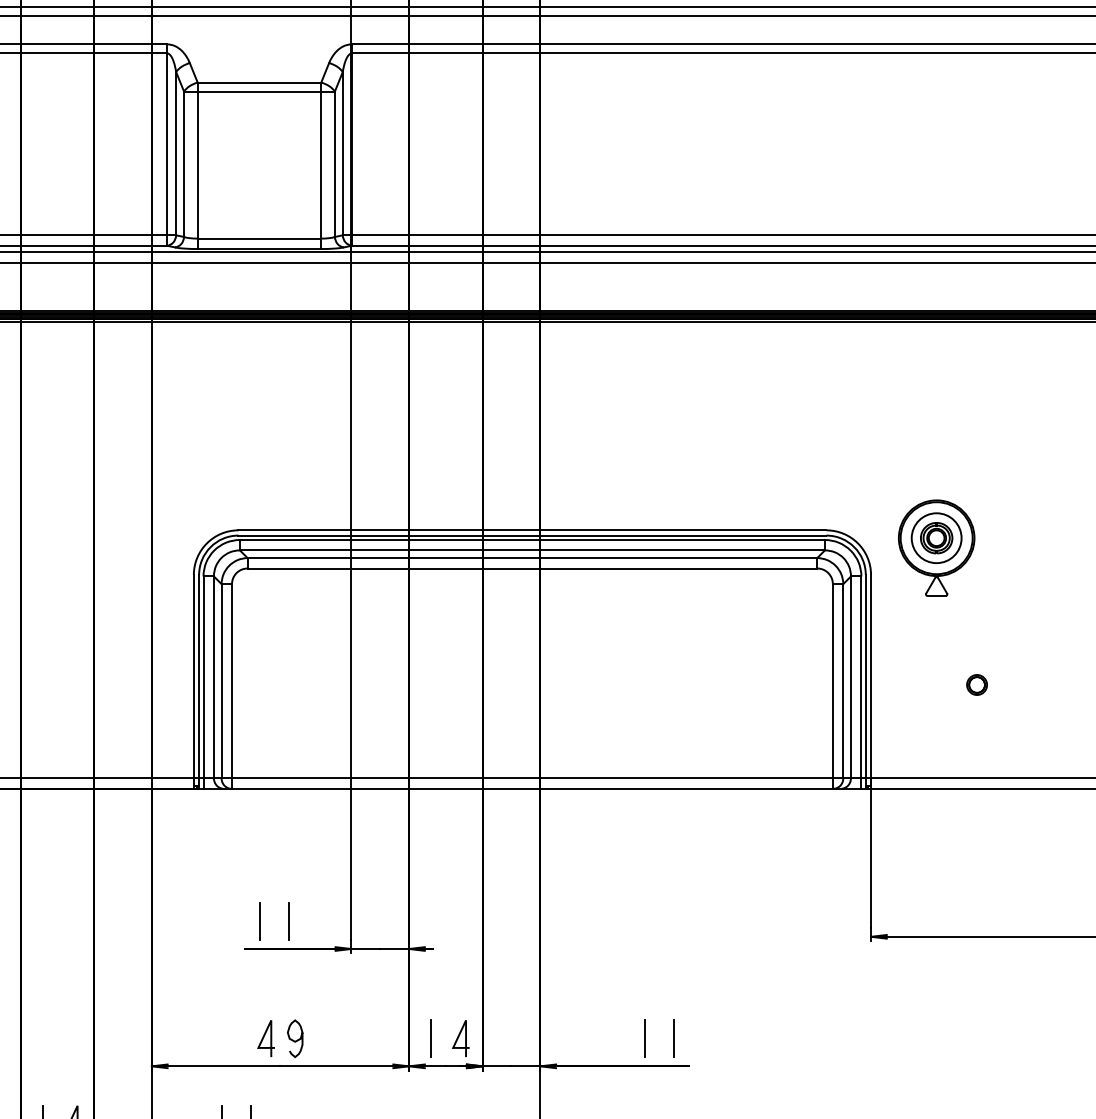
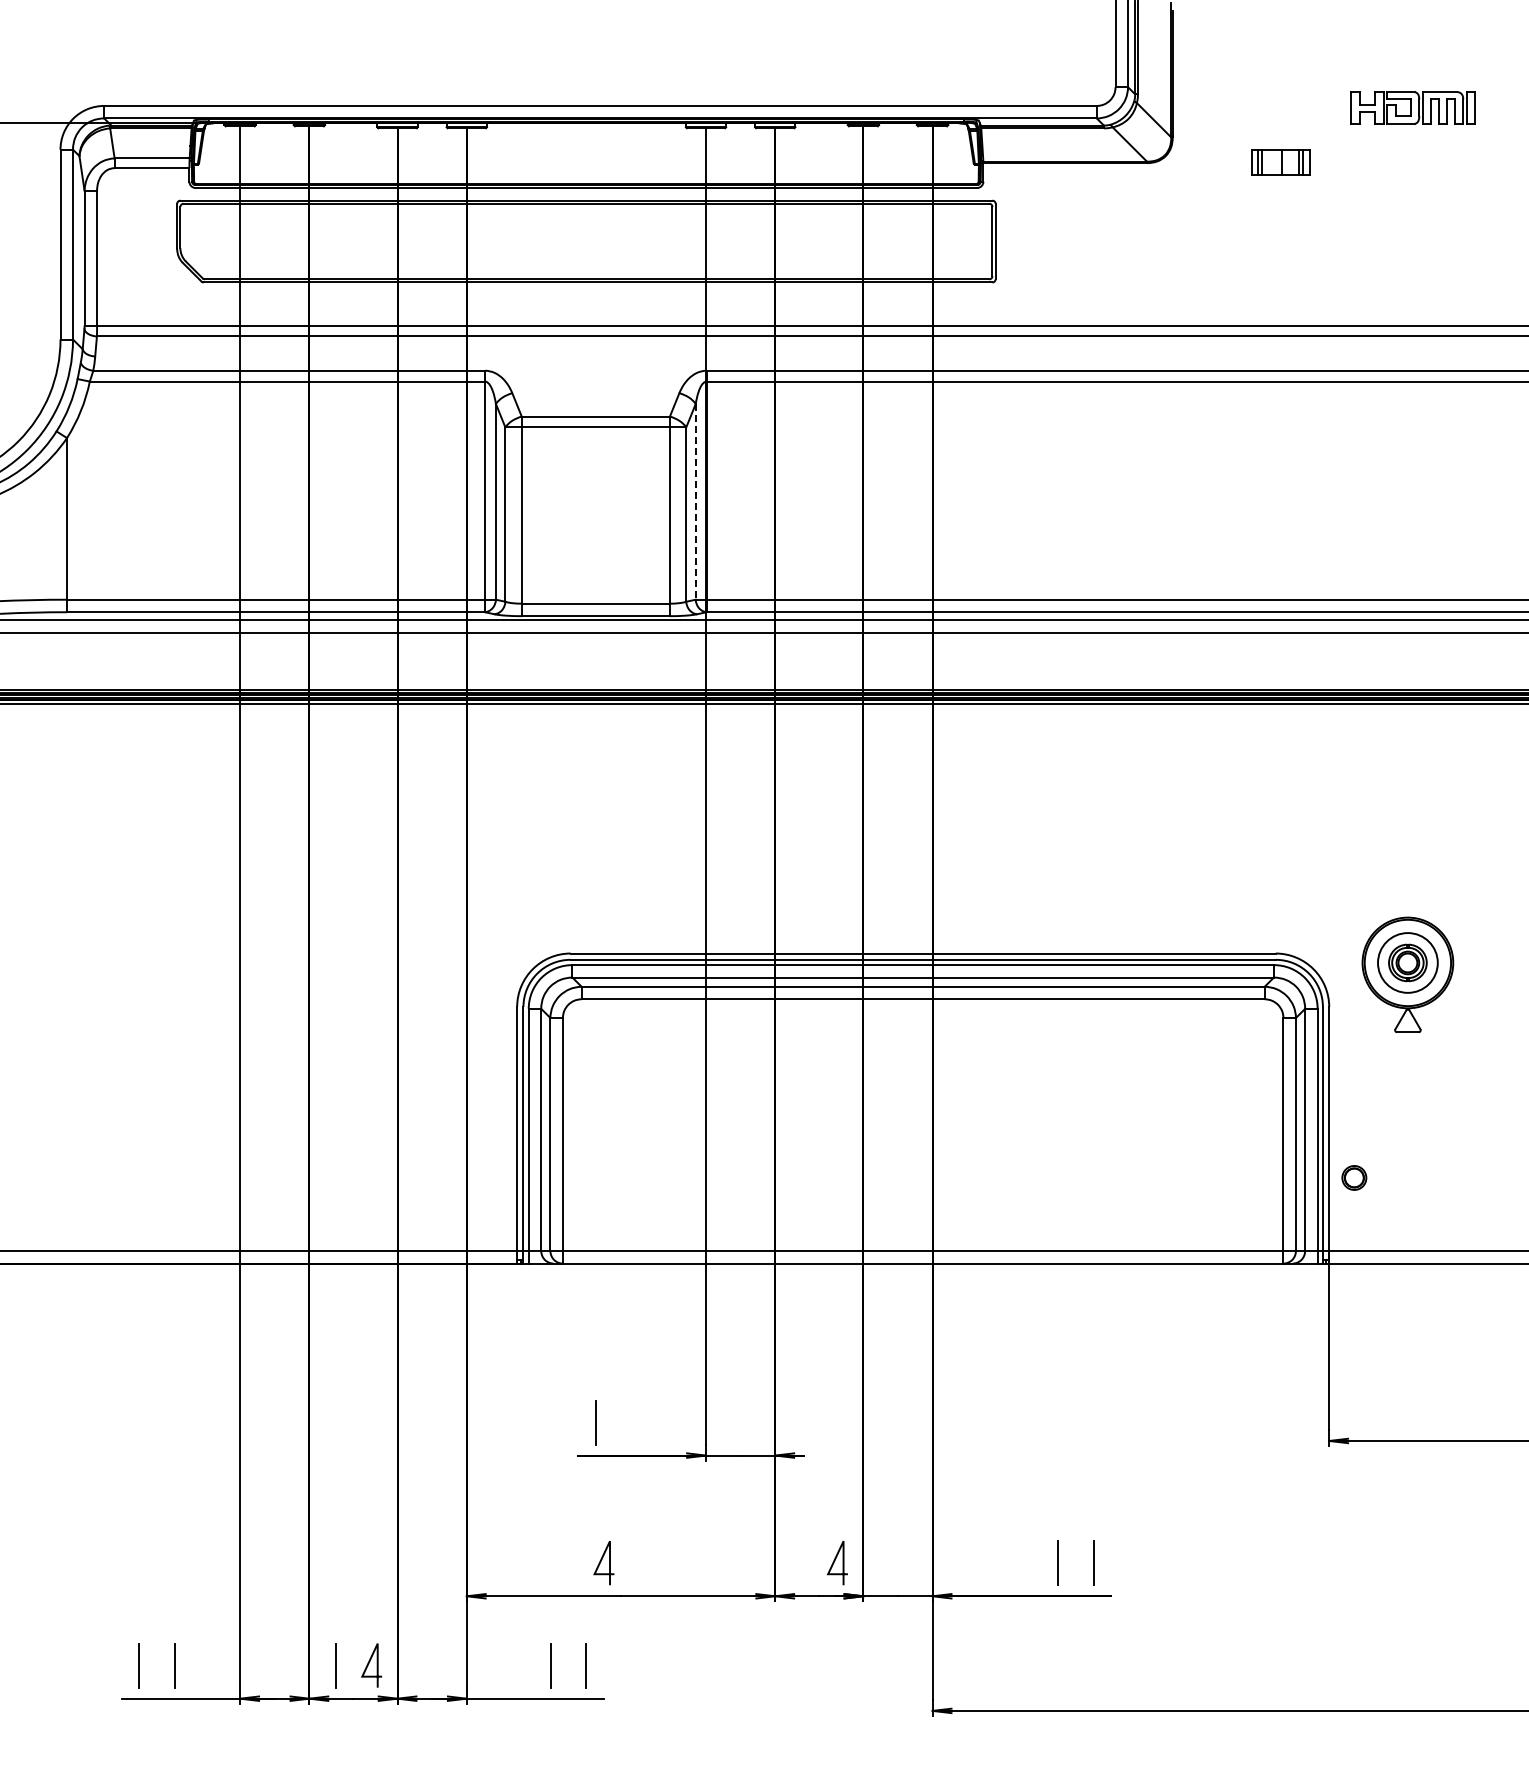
line: (342, 153) -> (695, 501), solid -> dashed
part: (977, 684) -> (1354, 1177), moved
line: (289, 921) -> (631, 1422), removed
line: (430, 1039) -> (801, 1563), removed
curve: (295, 1040) -> (638, 1565), removed

